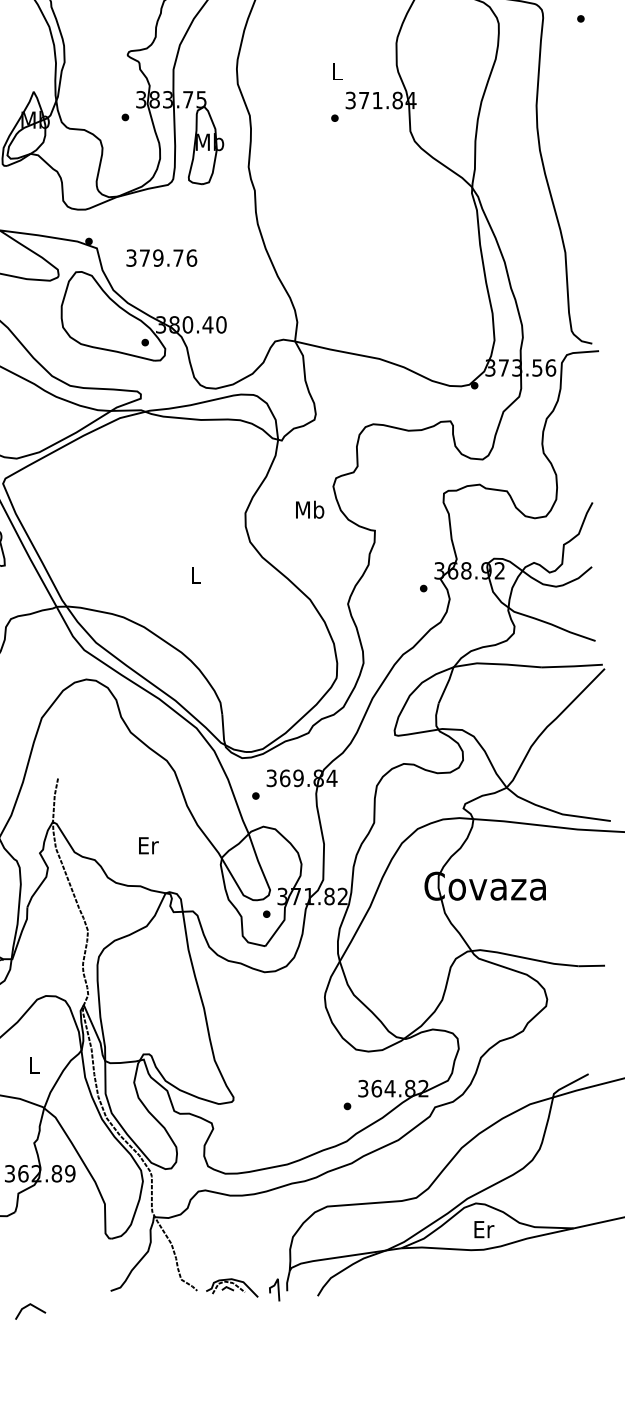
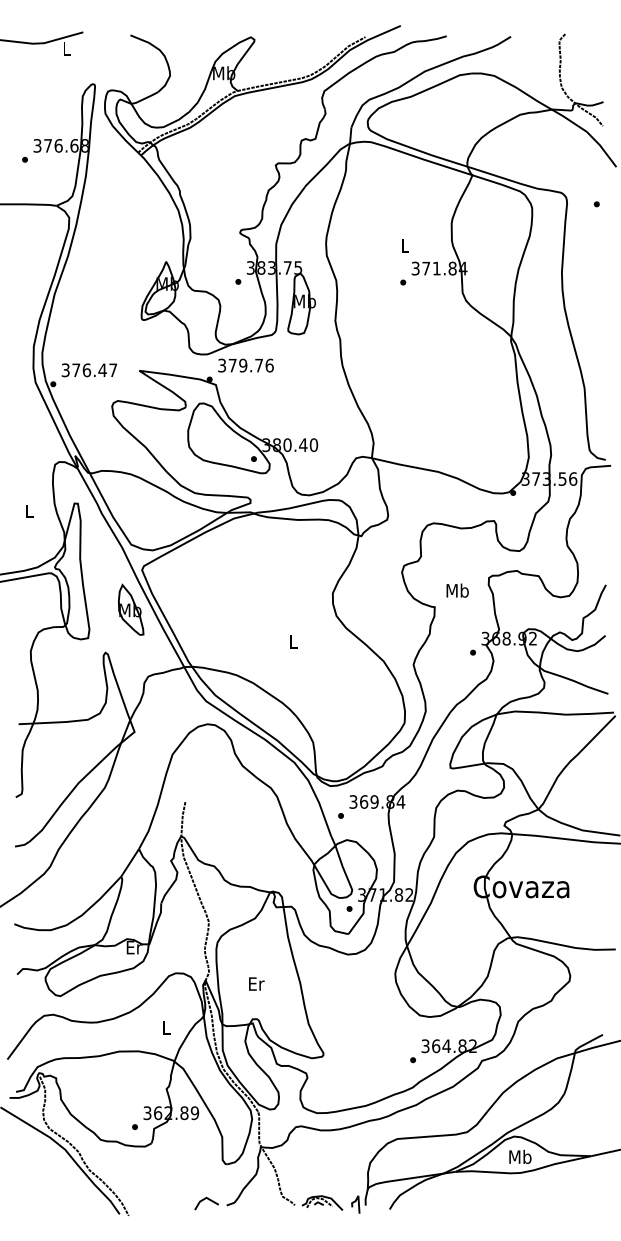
text: (161, 257) -> (245, 365), moved
text: (309, 509) -> (457, 590), moved
text: (148, 845) -> (256, 983), moved
text: (483, 1228) -> (520, 1156), Er -> Mb
line: (27, 1307) -> (204, 1200), moved

